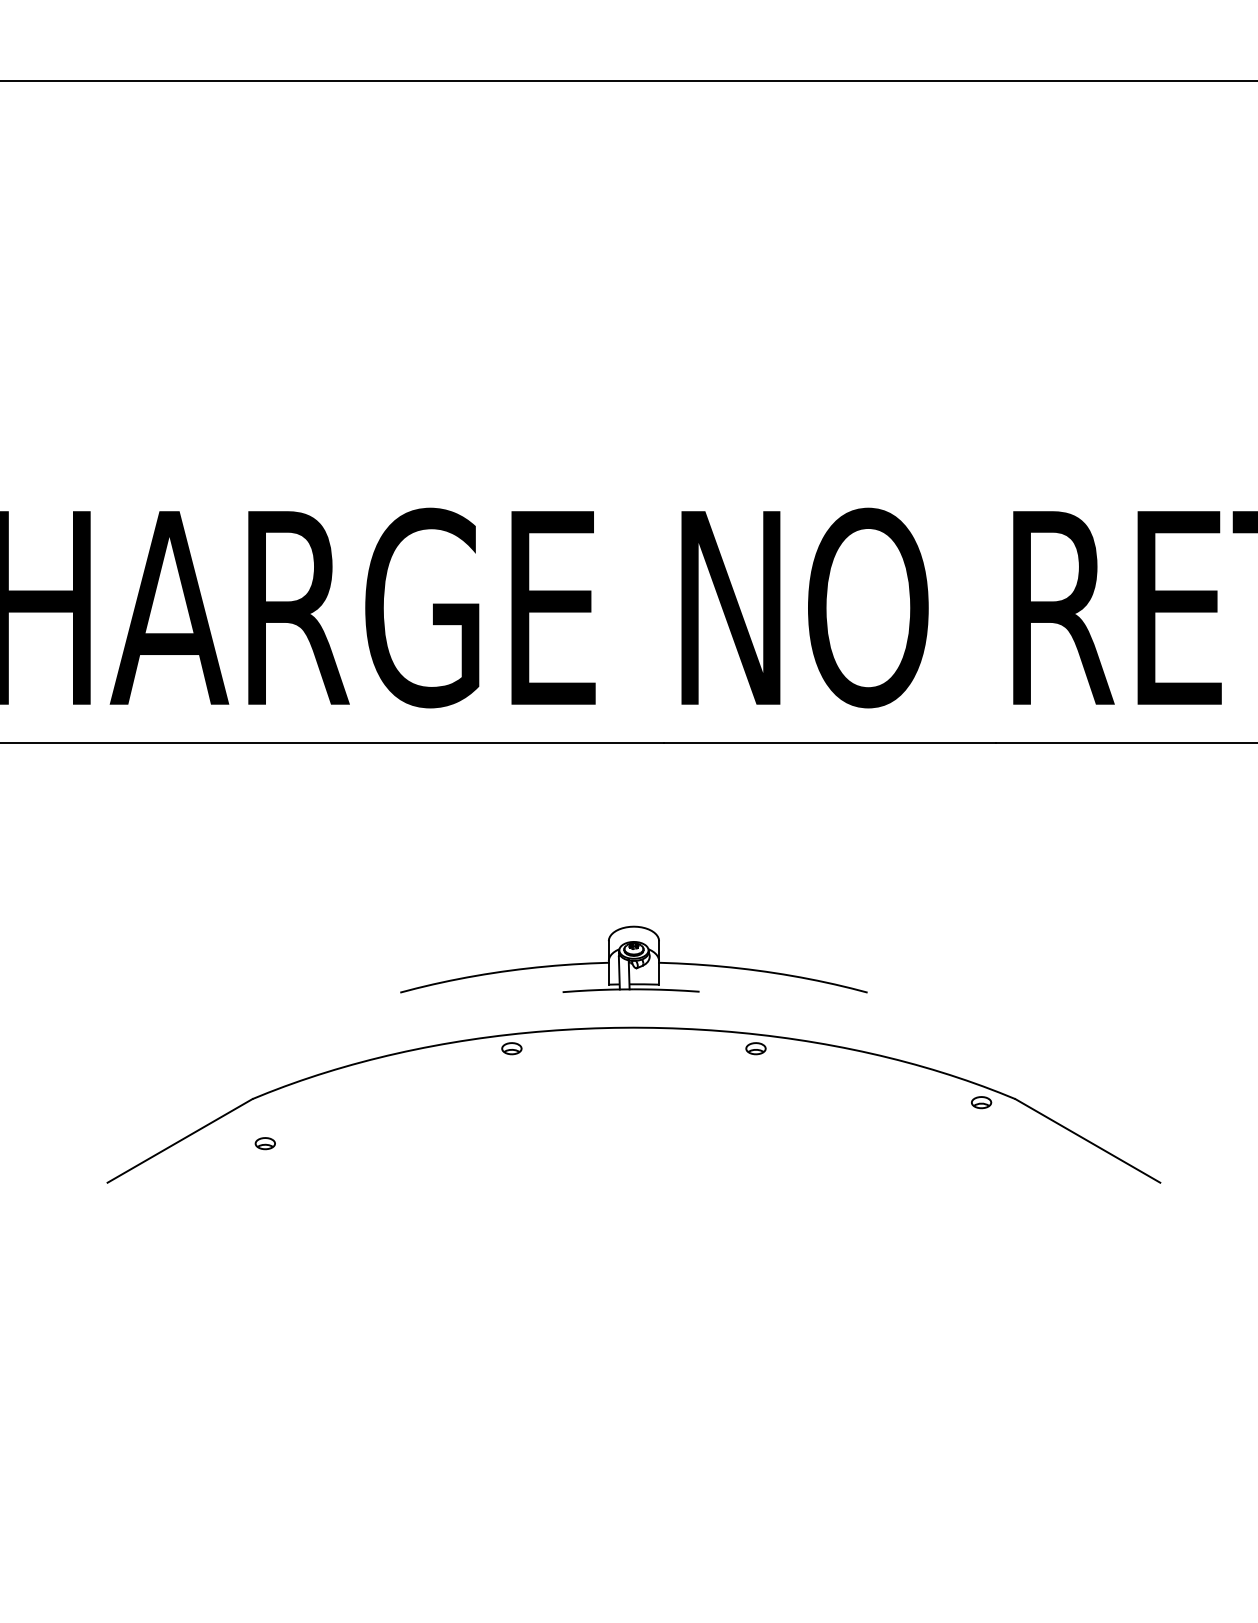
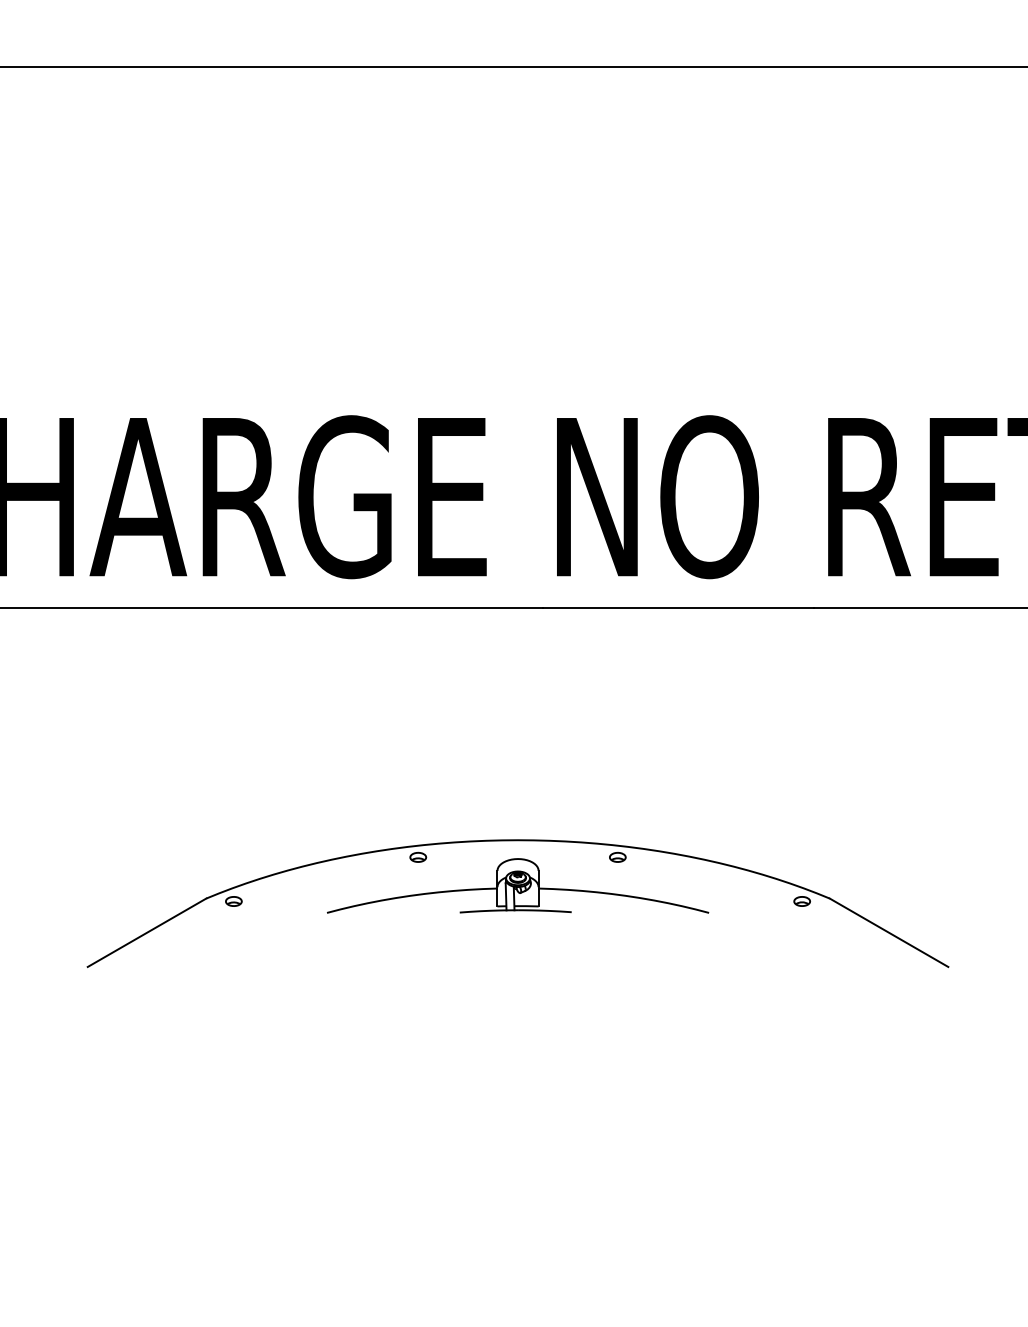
part: (633, 959) -> (517, 885), moved
part: (264, 1143) -> (233, 901), moved

